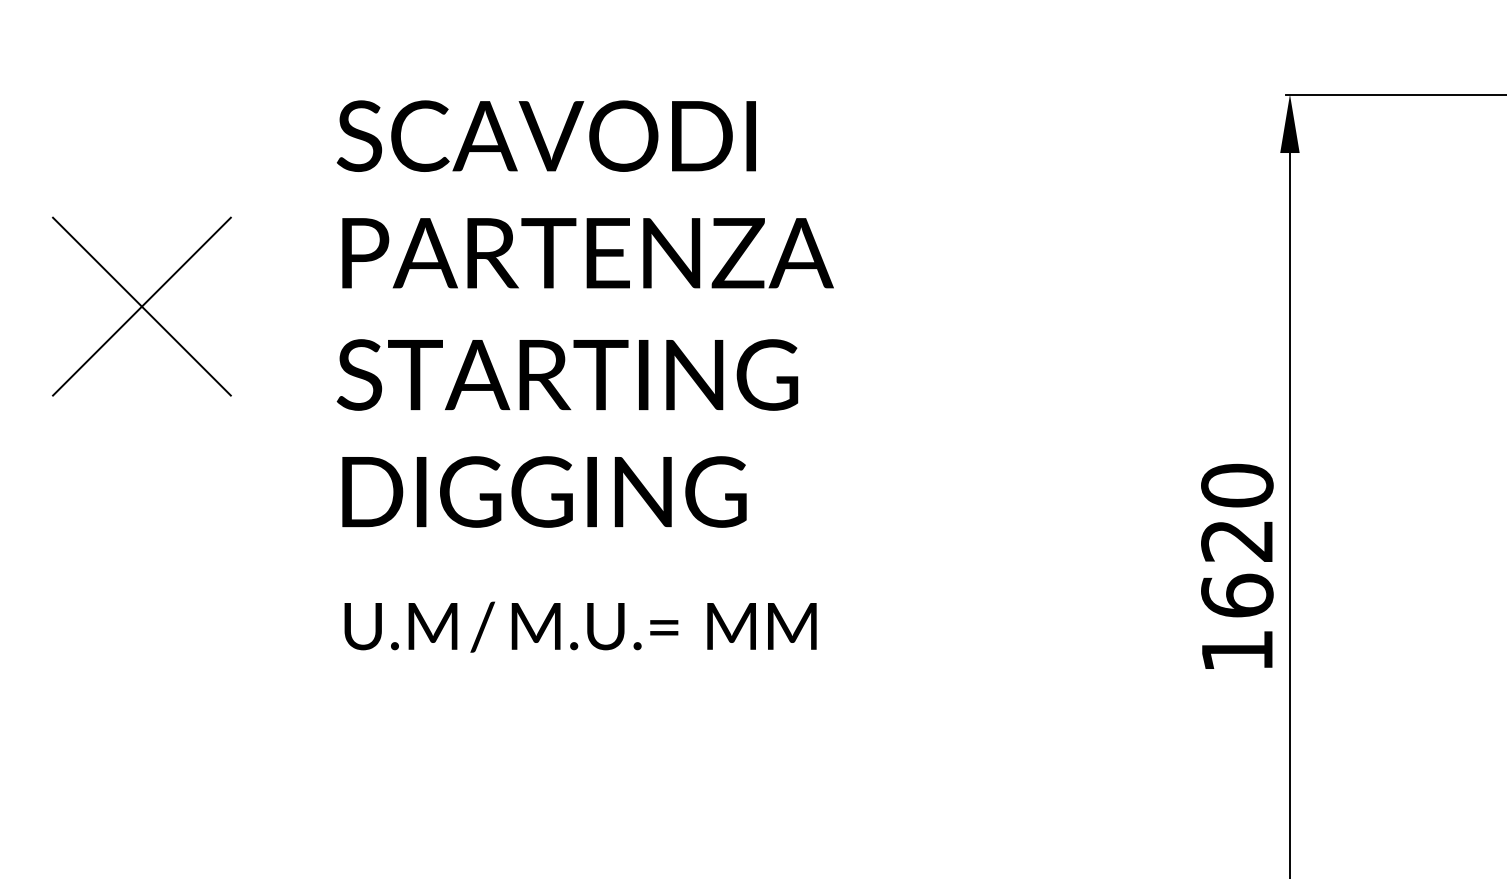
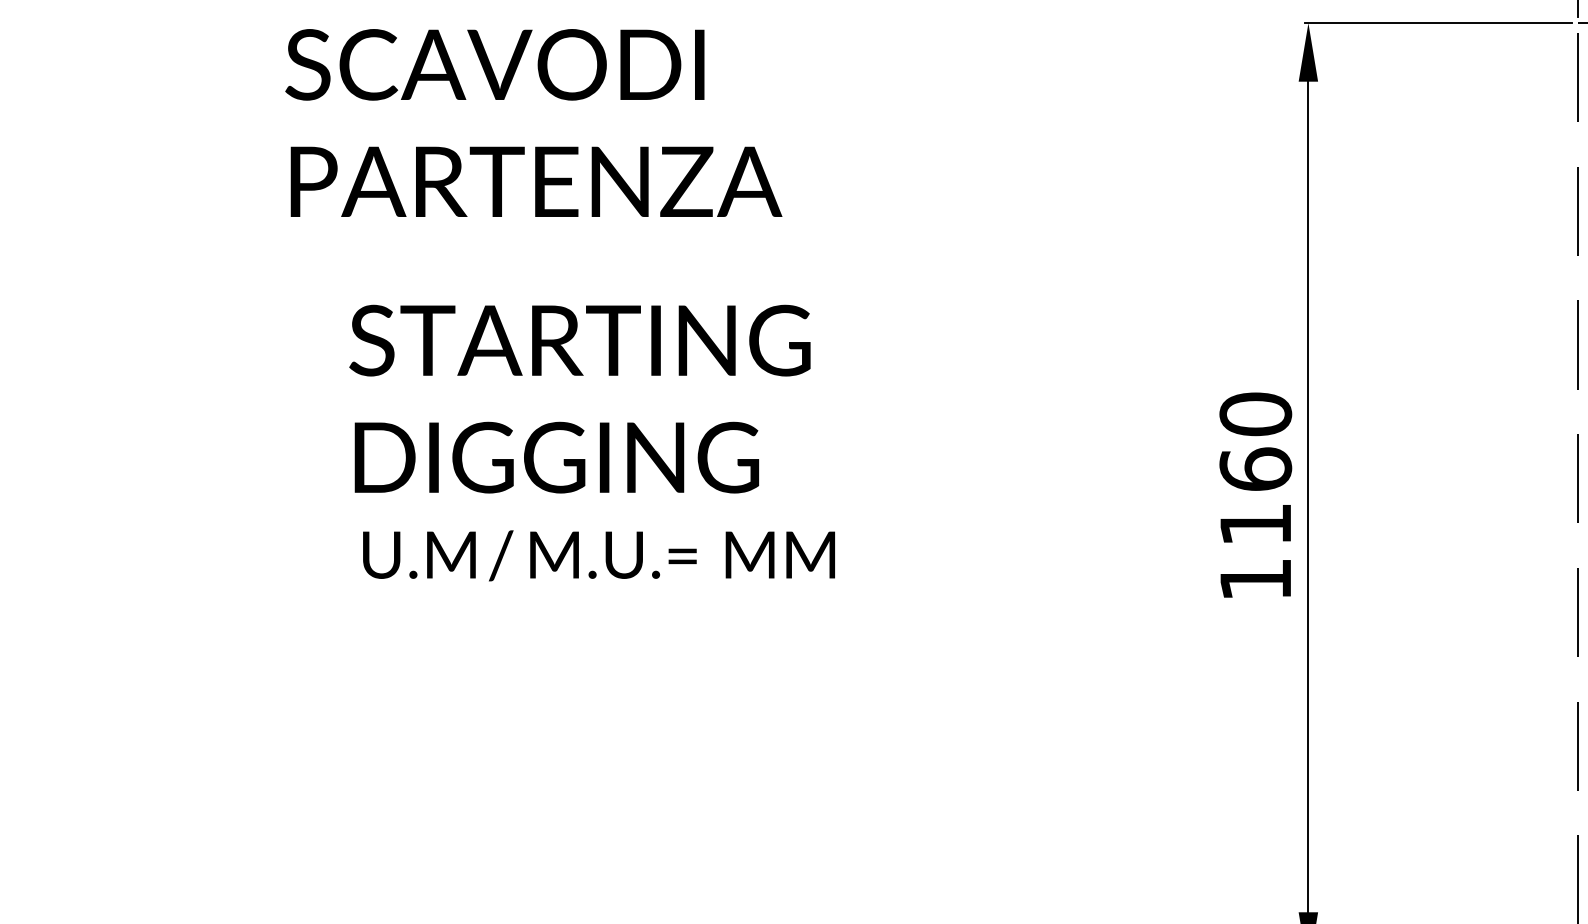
text: (585, 193) -> (533, 122), moved
part: (142, 306) -> (160, 235), removed
text: (567, 432) -> (579, 398), moved
text: (1237, 567) -> (1255, 496), 1620 -> 1160

